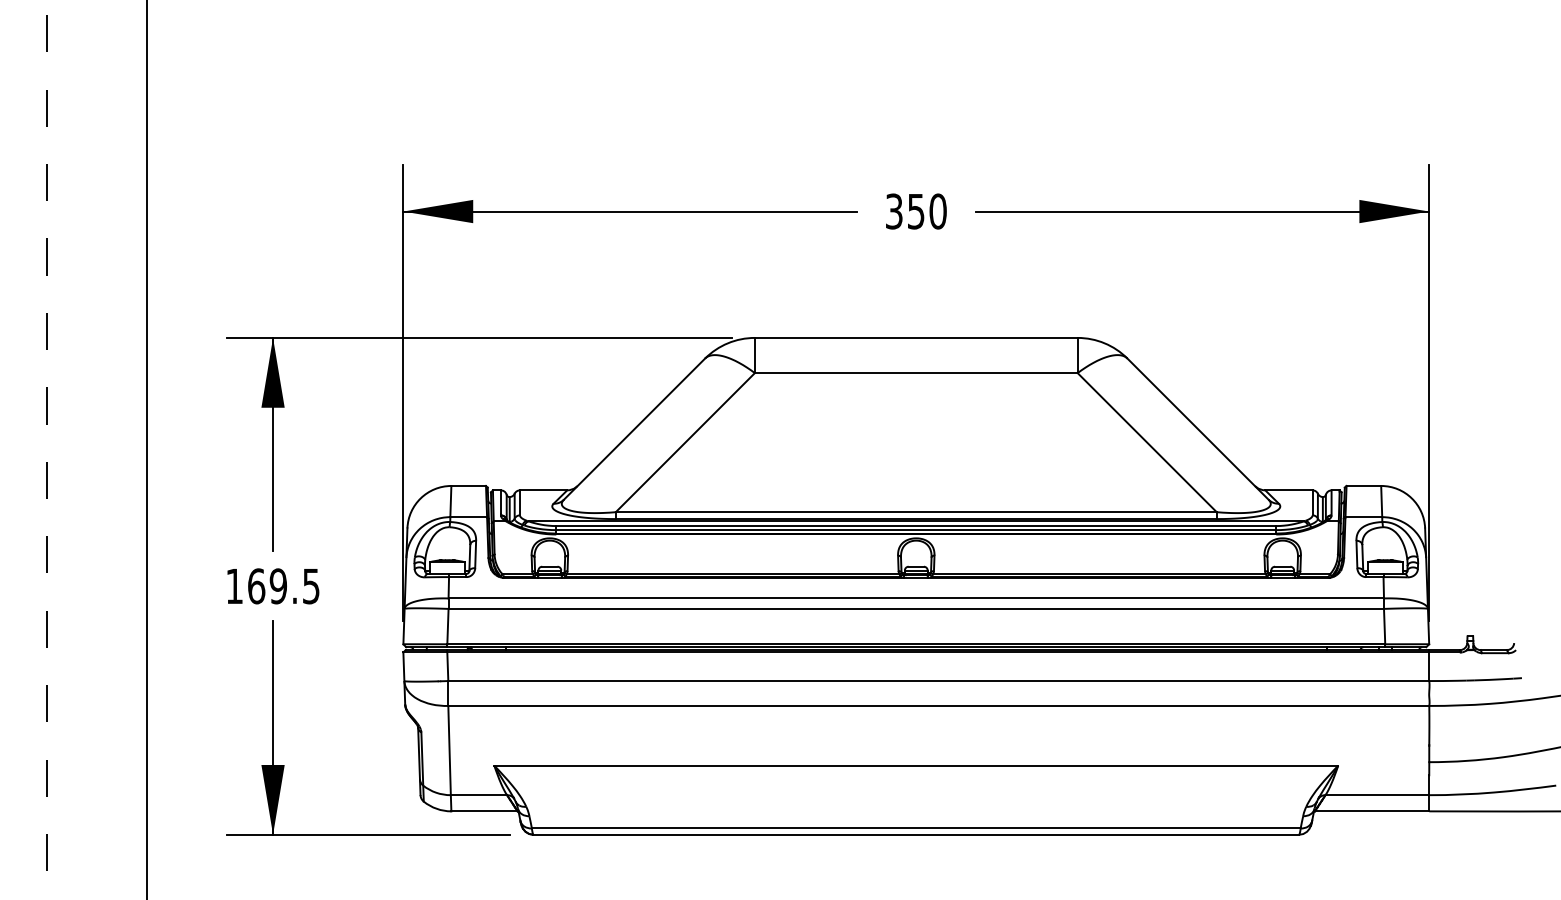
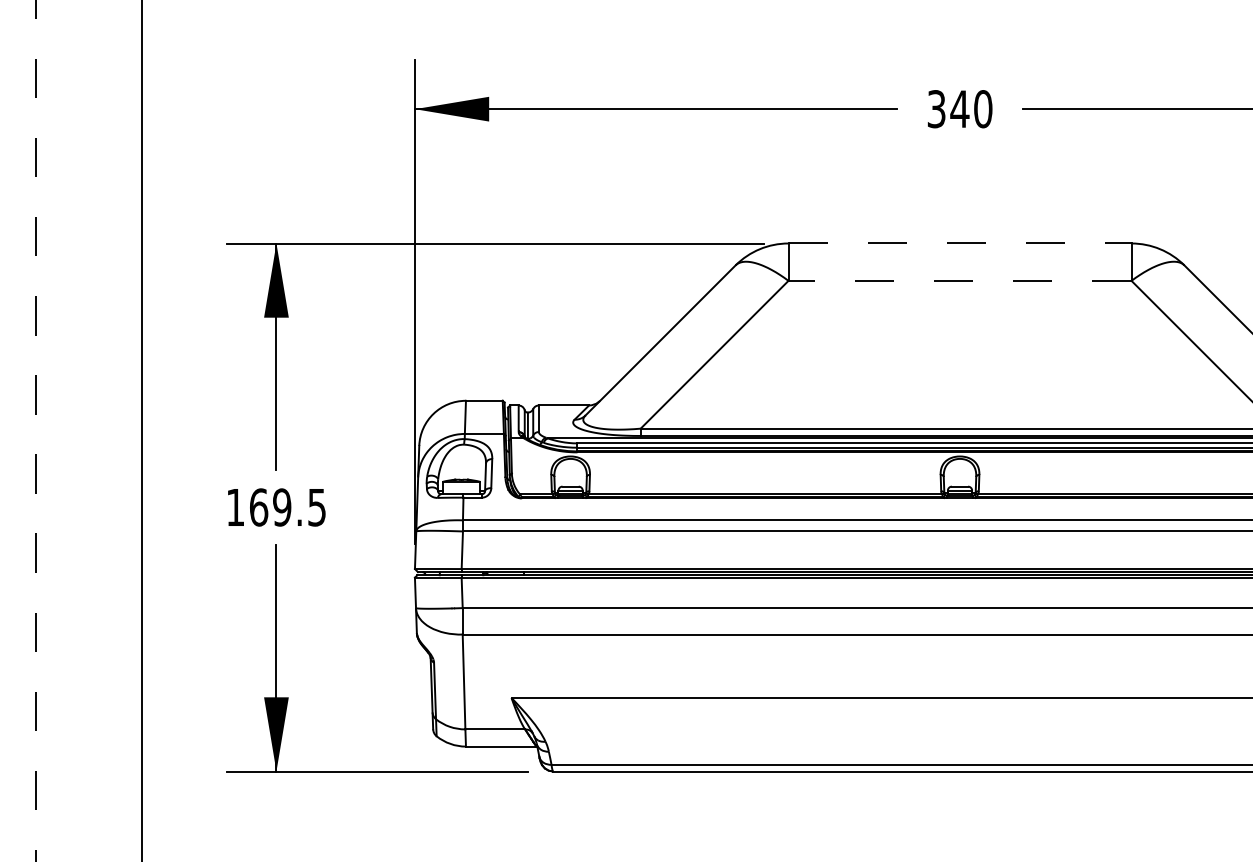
text: (916, 211) -> (960, 109), 350 -> 340
line: (916, 337) -> (960, 243), solid -> dashed
line: (915, 373) -> (959, 281), solid -> dashed

